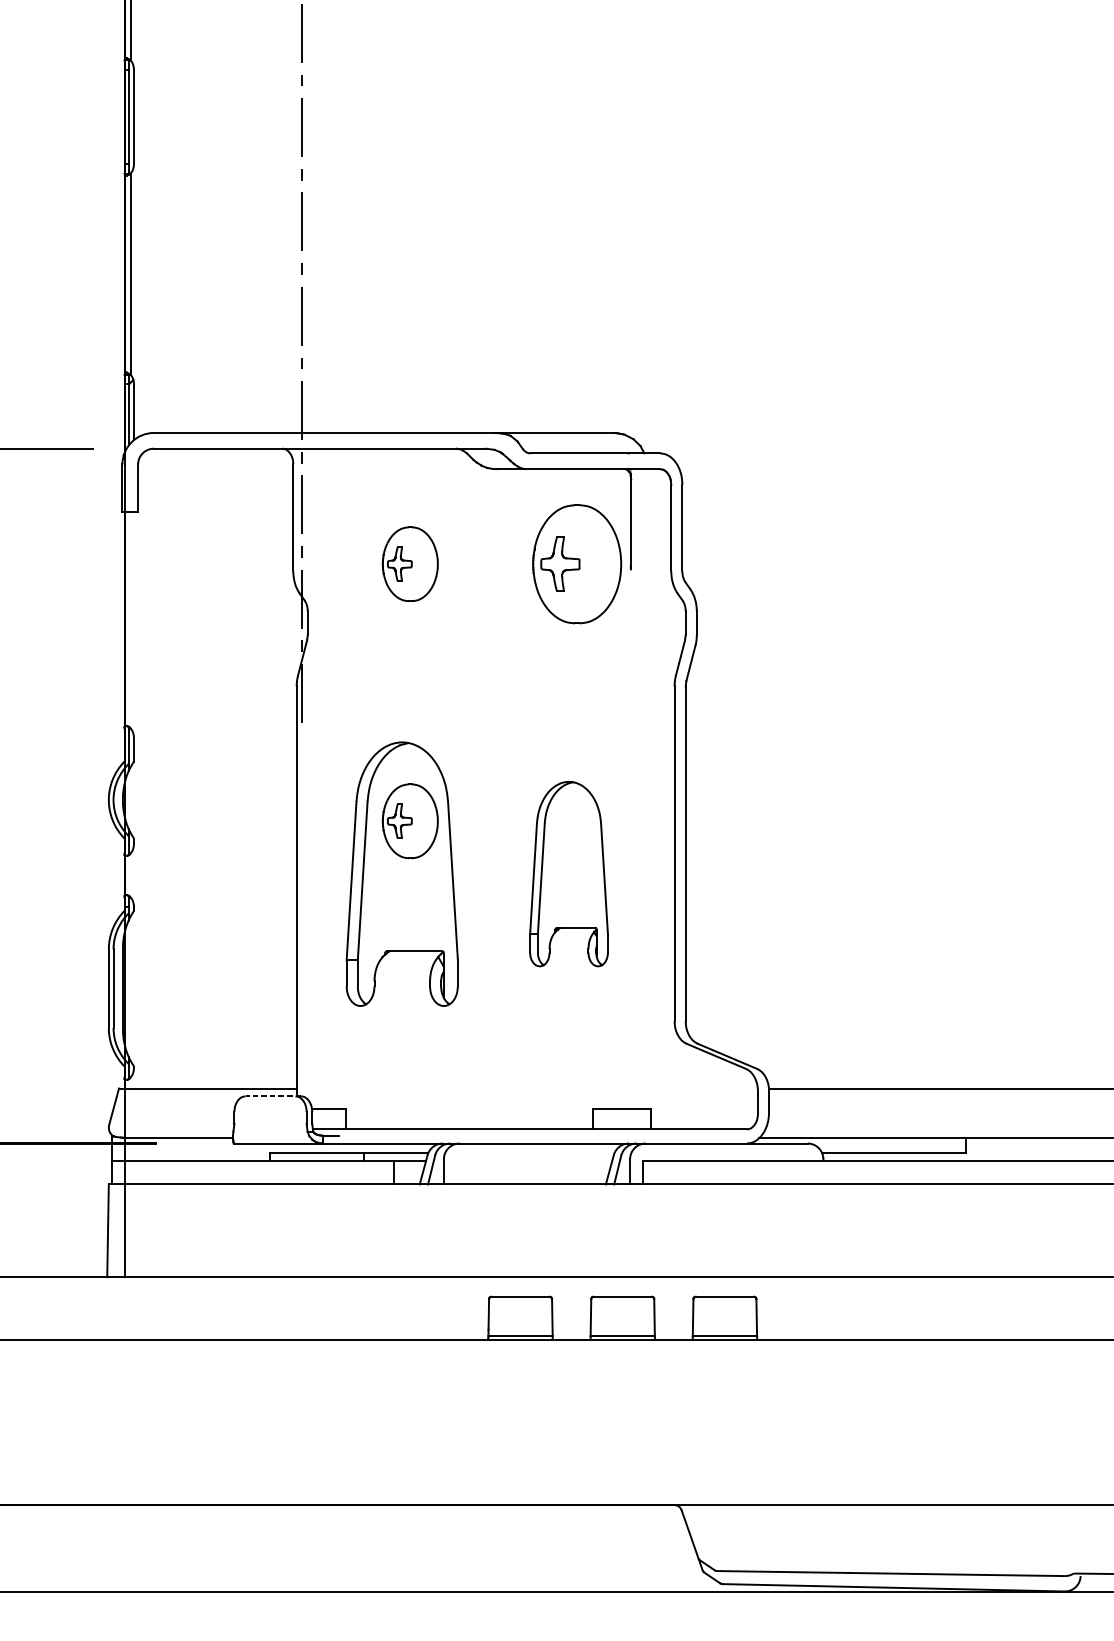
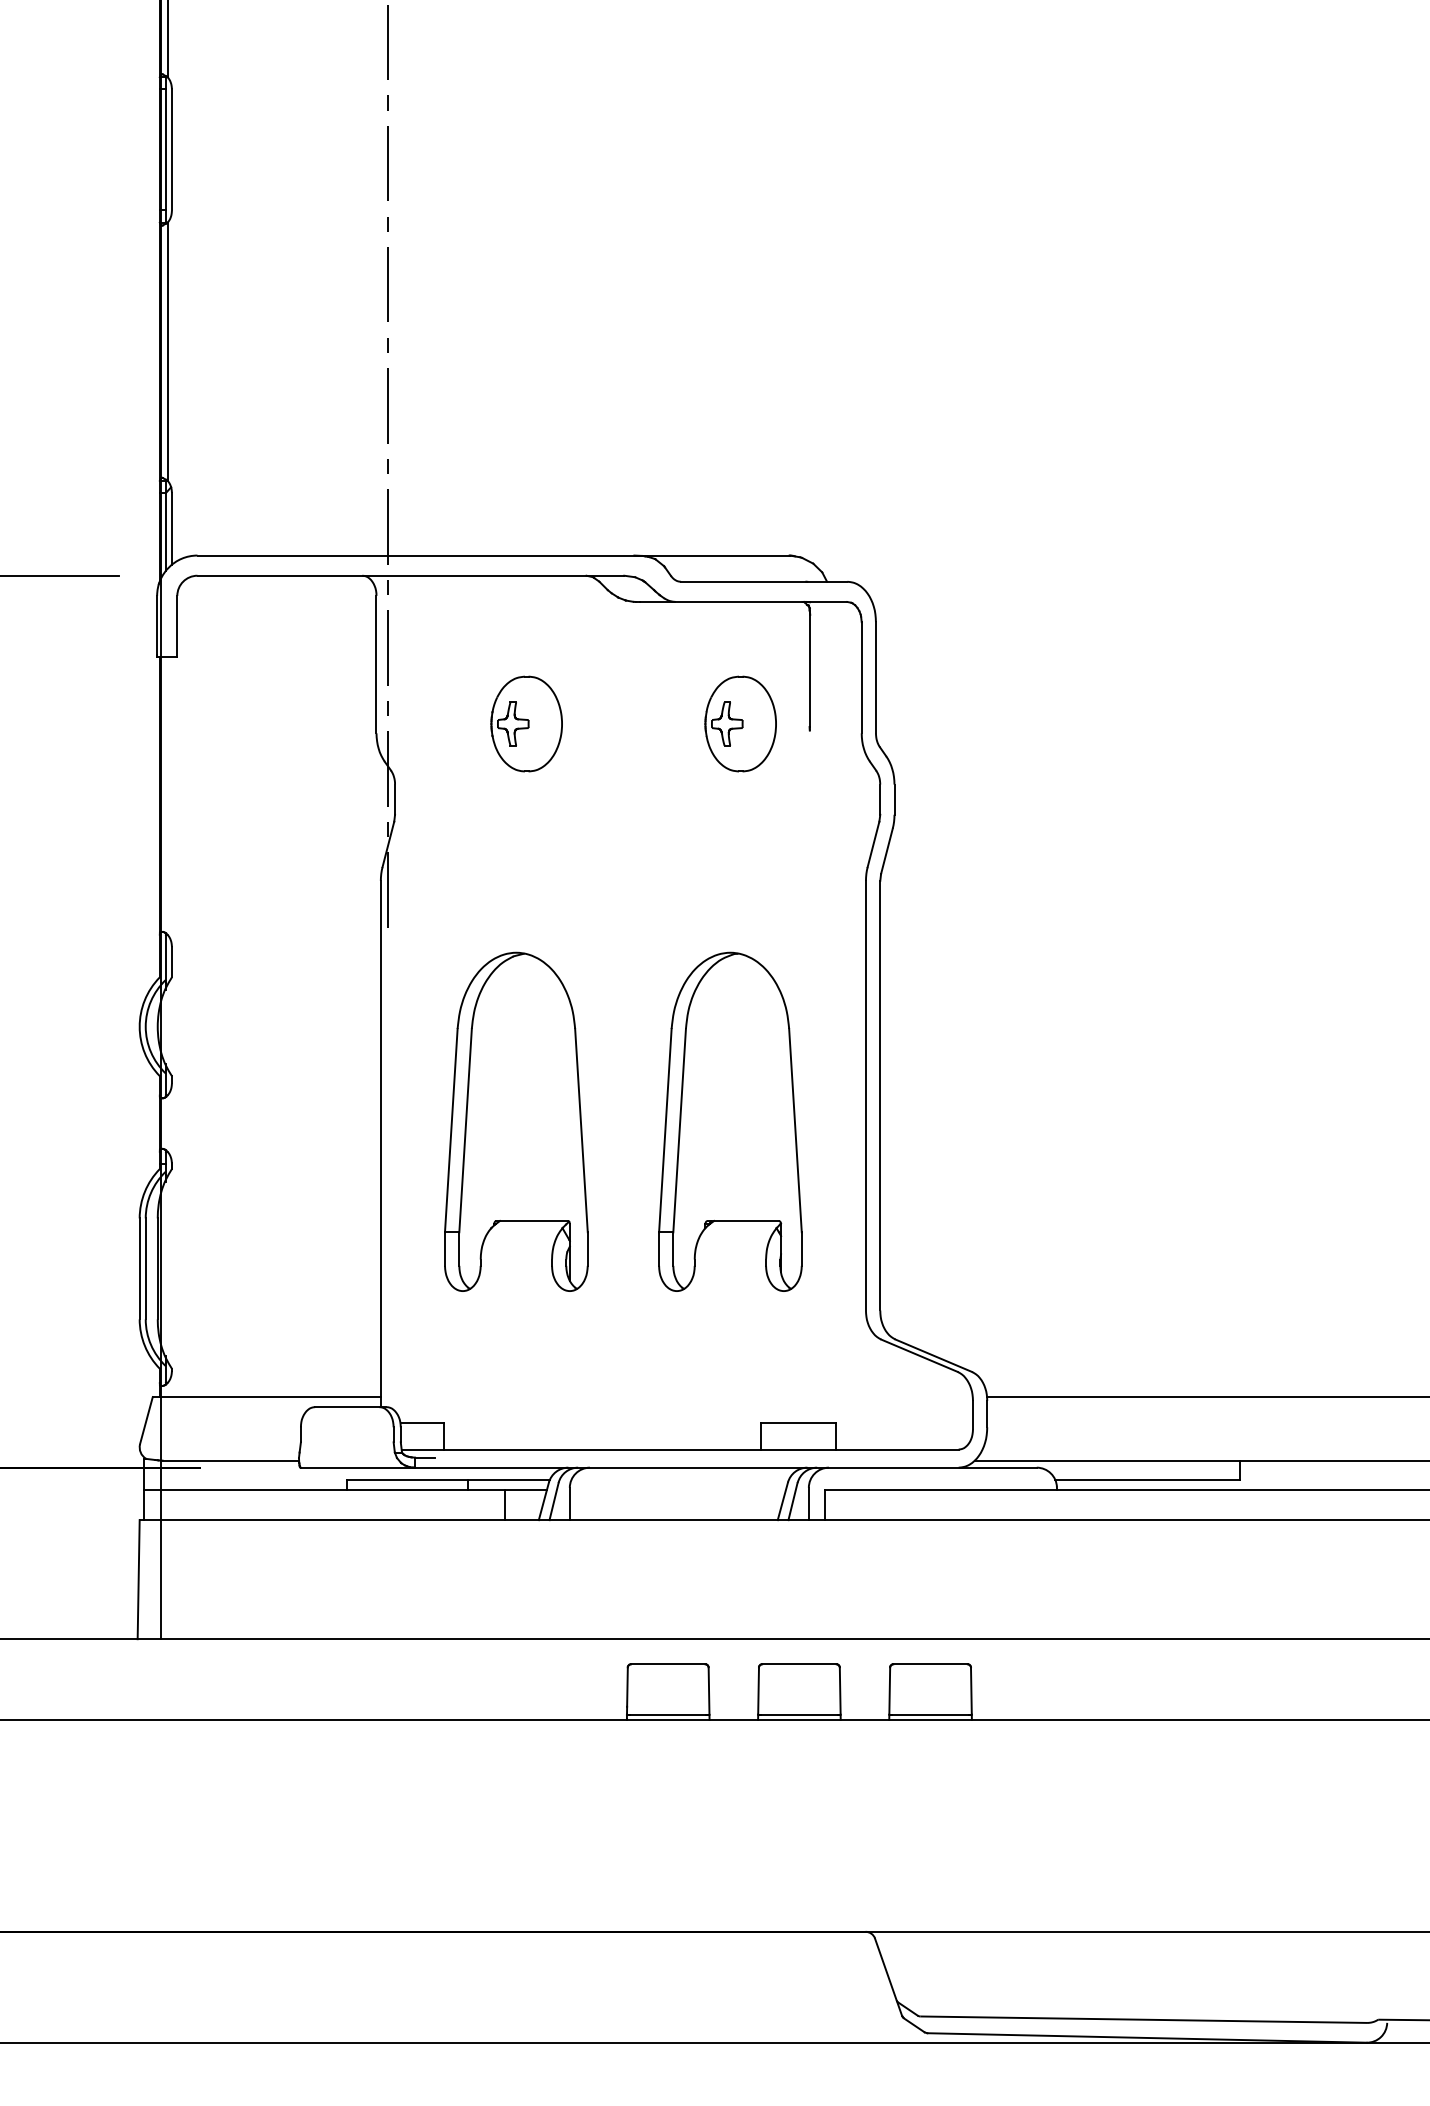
part: (576, 563) -> (740, 723), size x0.62
part: (410, 820) -> (526, 1053), removed
part: (569, 873) -> (730, 1121), size x1.43
line: (273, 1096) -> (350, 1407), dashed -> solid

